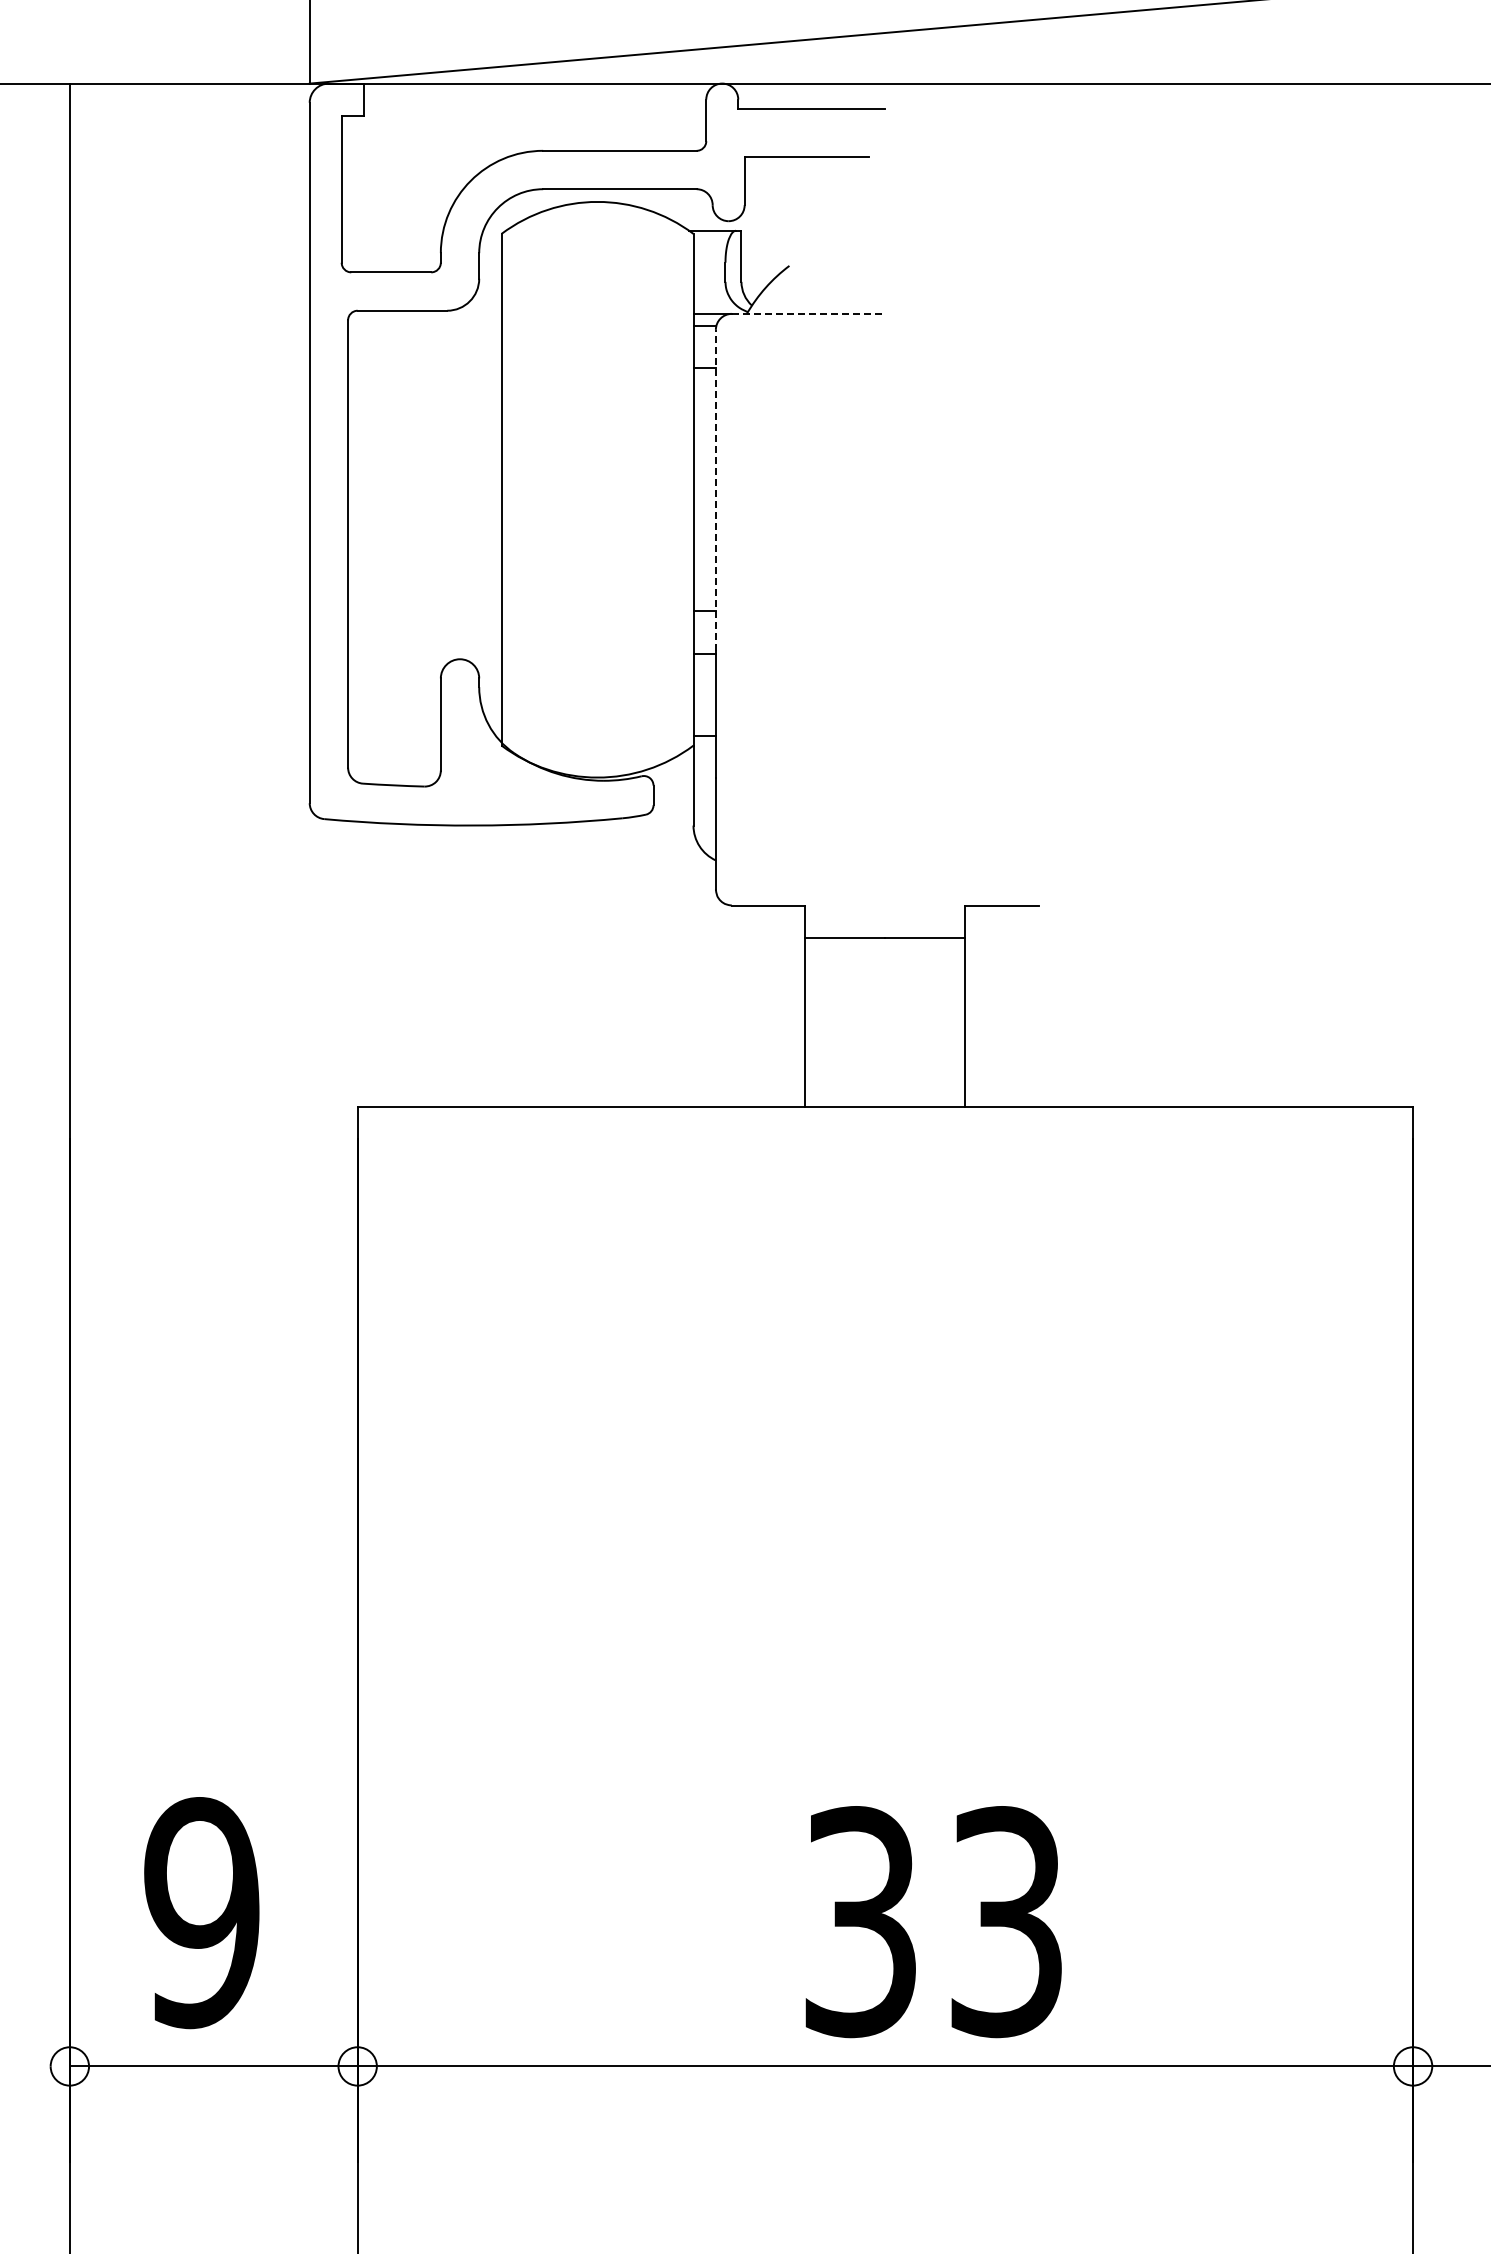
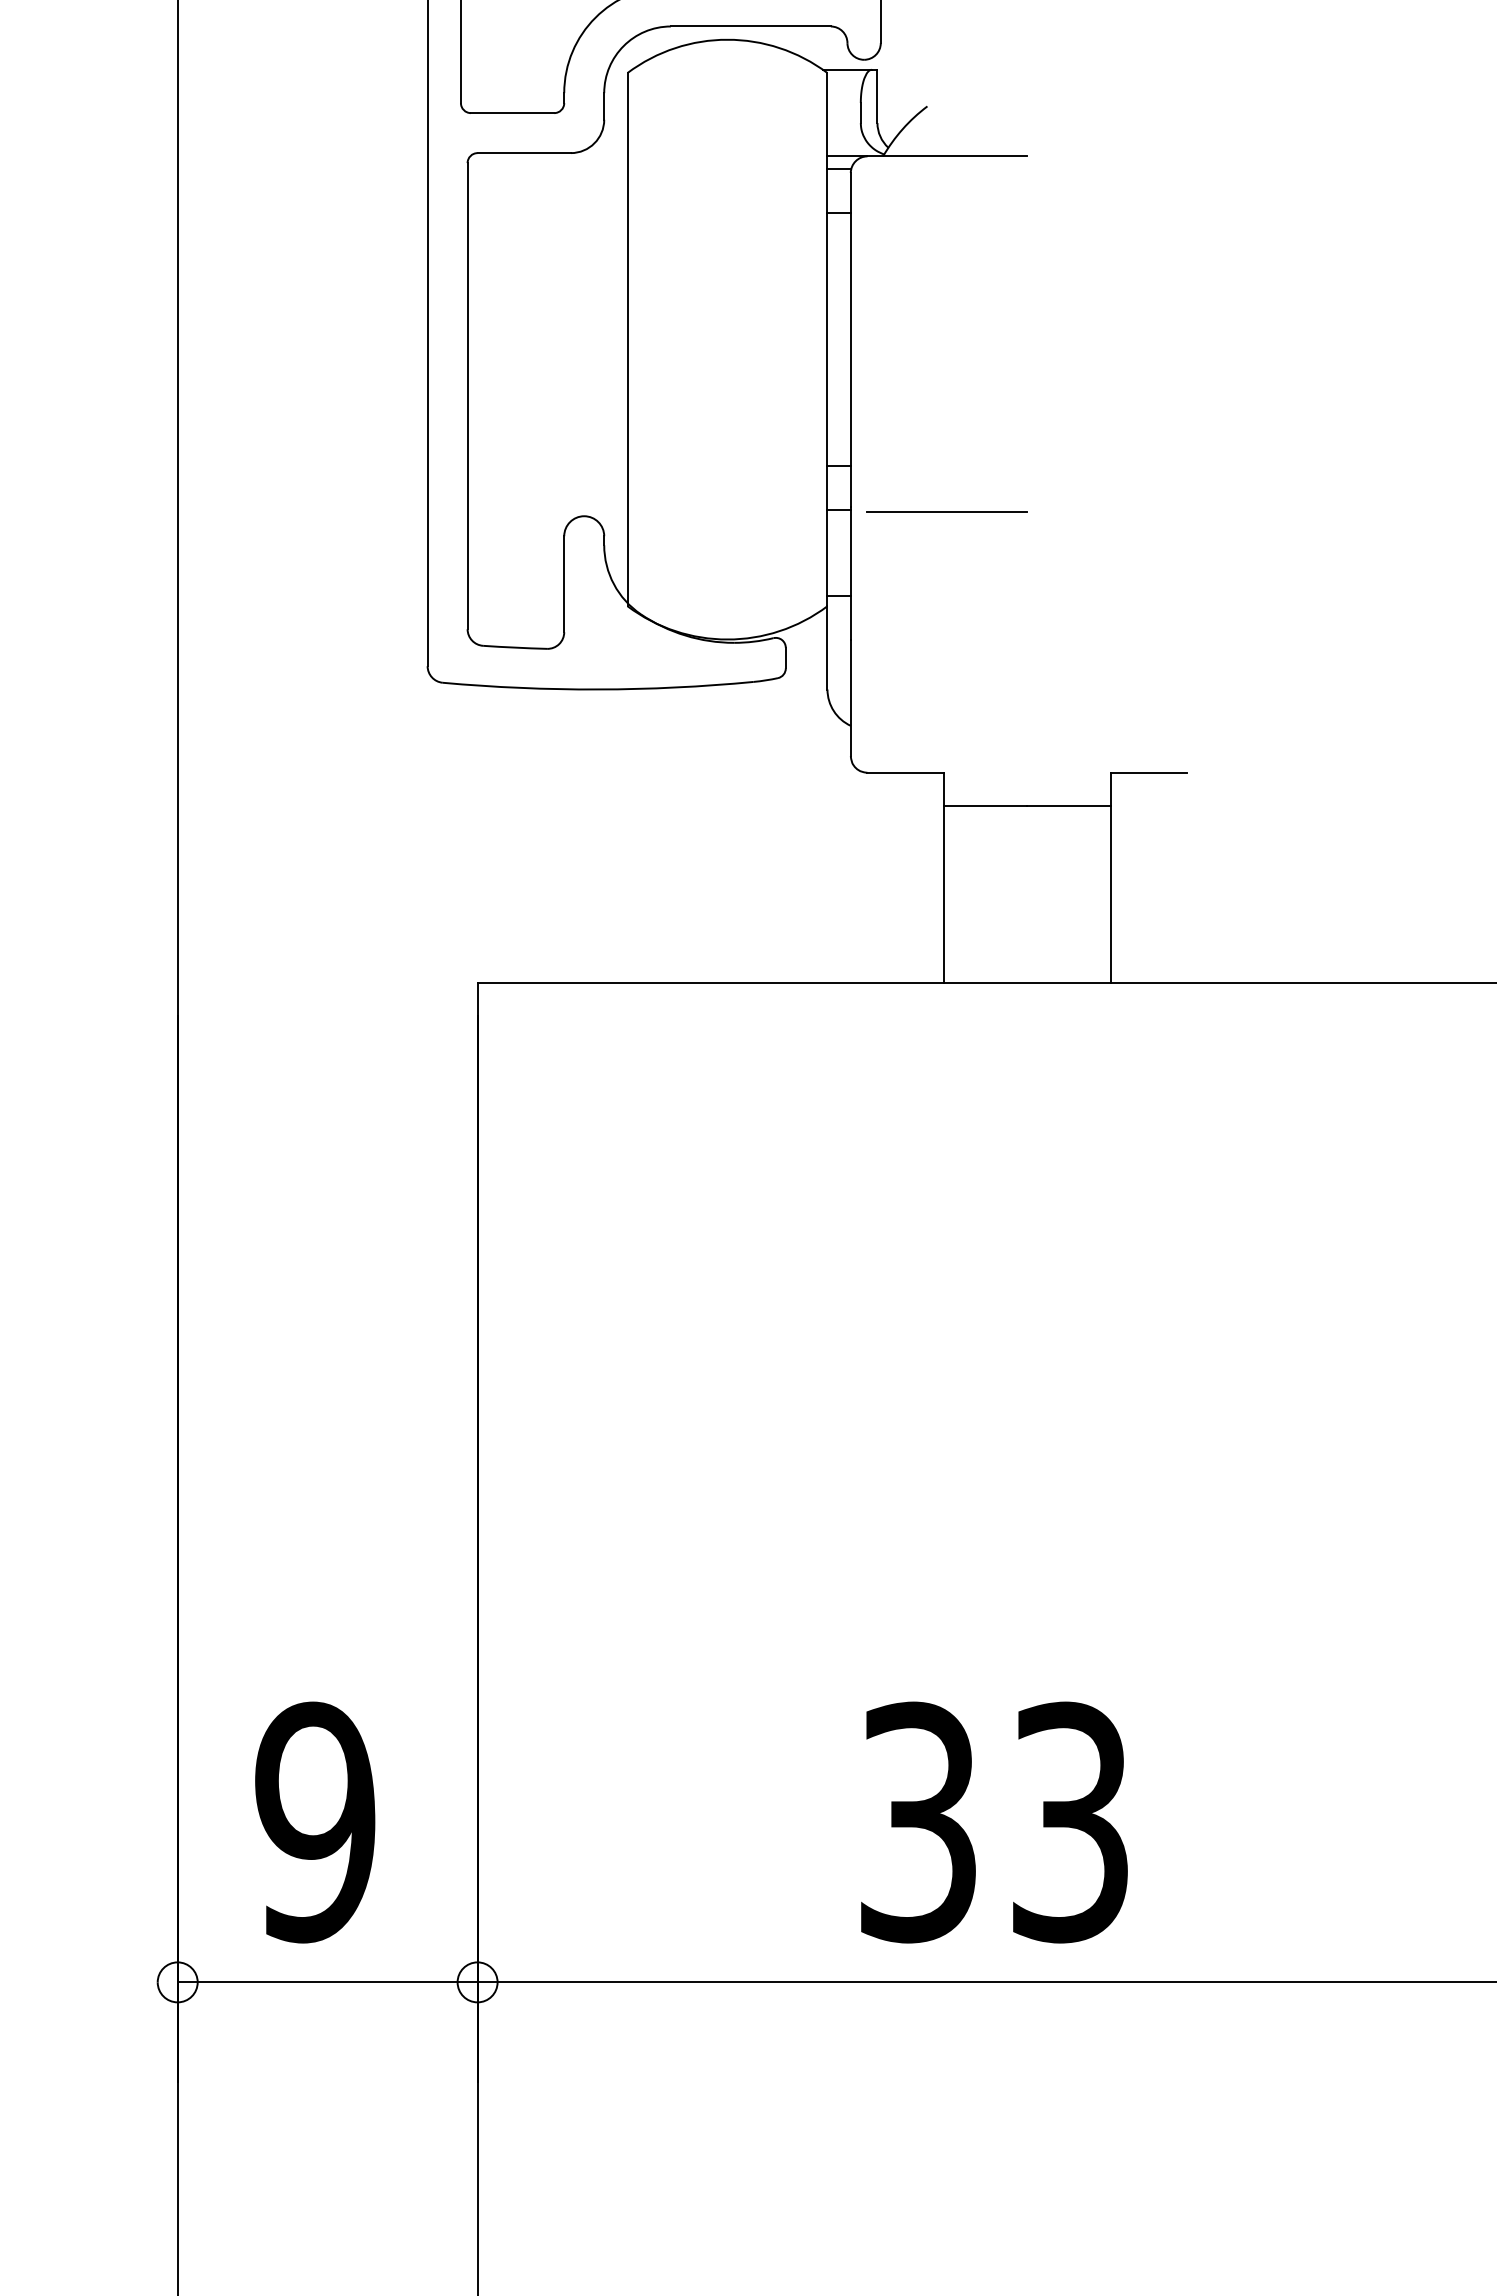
line: (808, 313) -> (947, 155), dashed -> solid
line: (715, 489) -> (850, 339), dashed -> solid
line: (808, 655) -> (947, 512), added
text: (933, 1922) -> (994, 1823), moved

